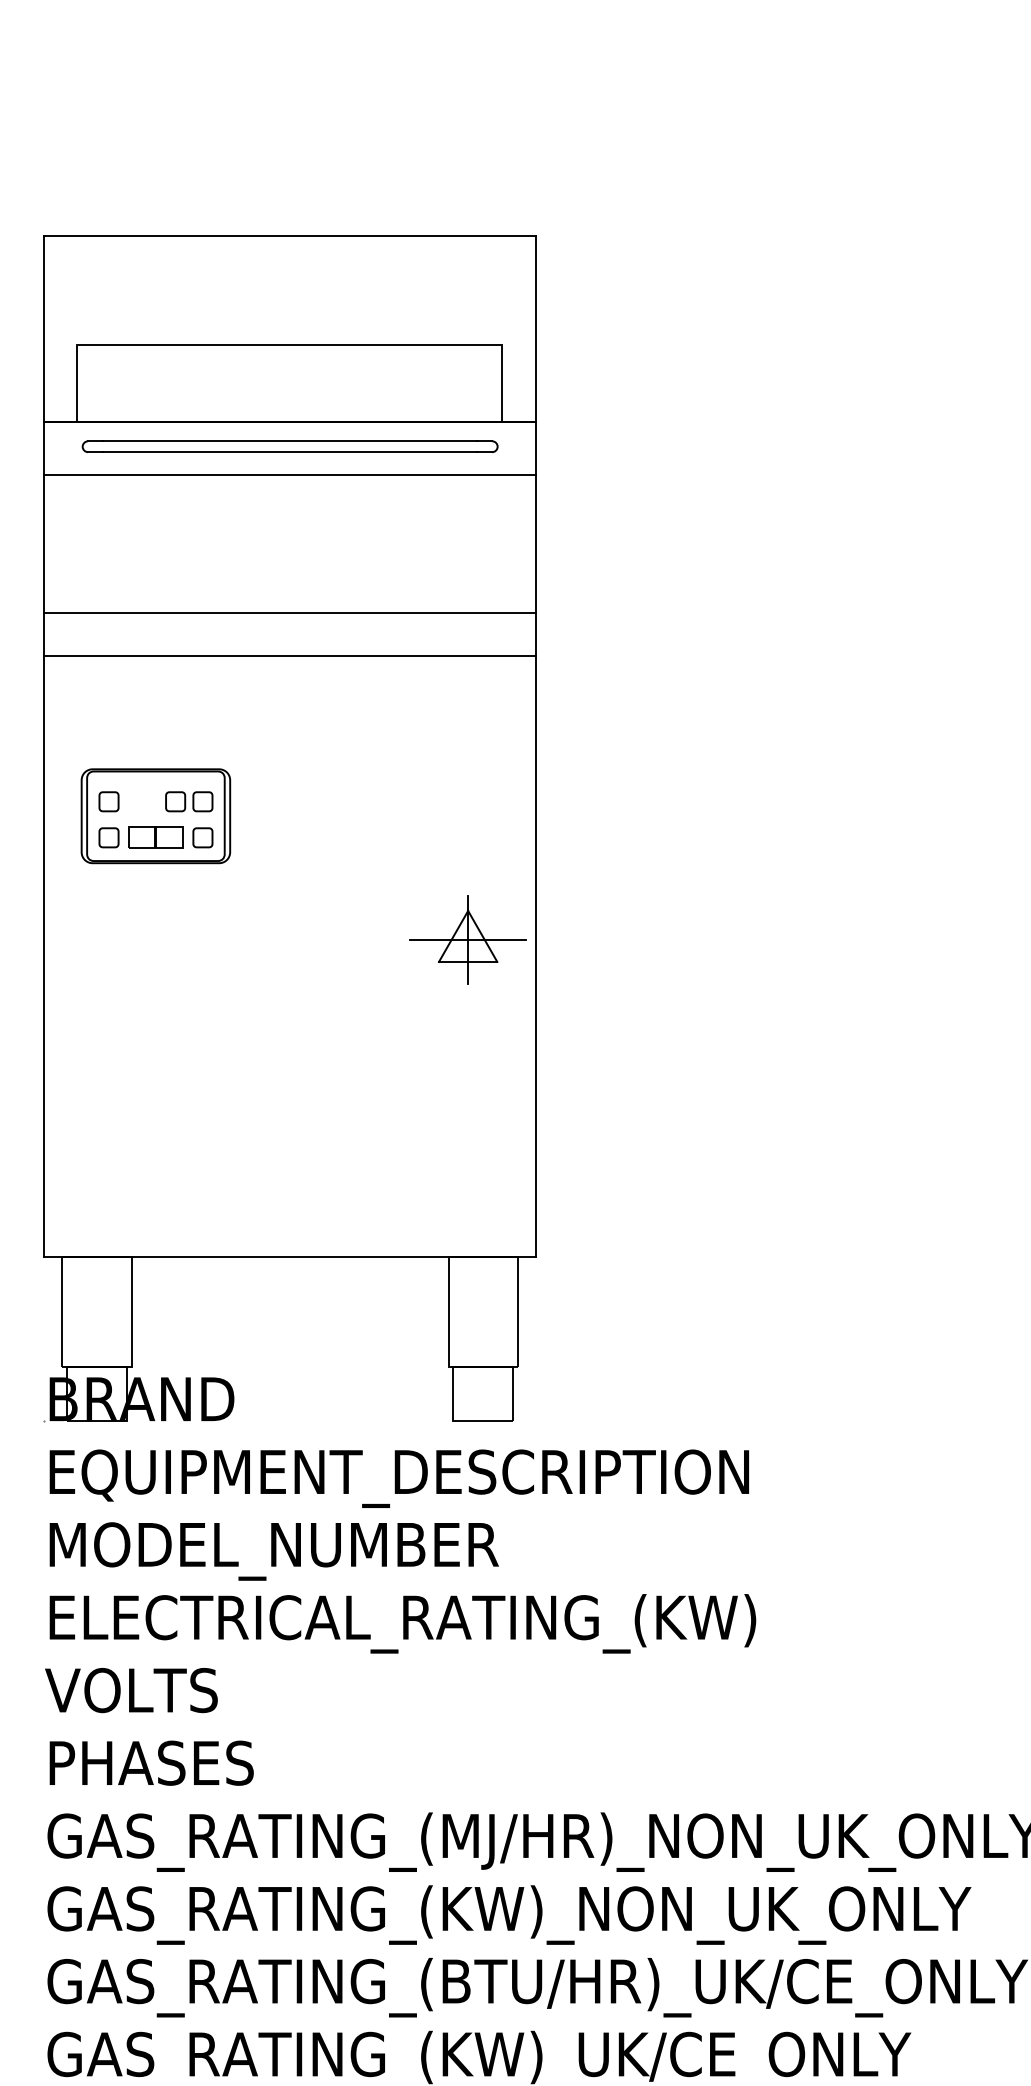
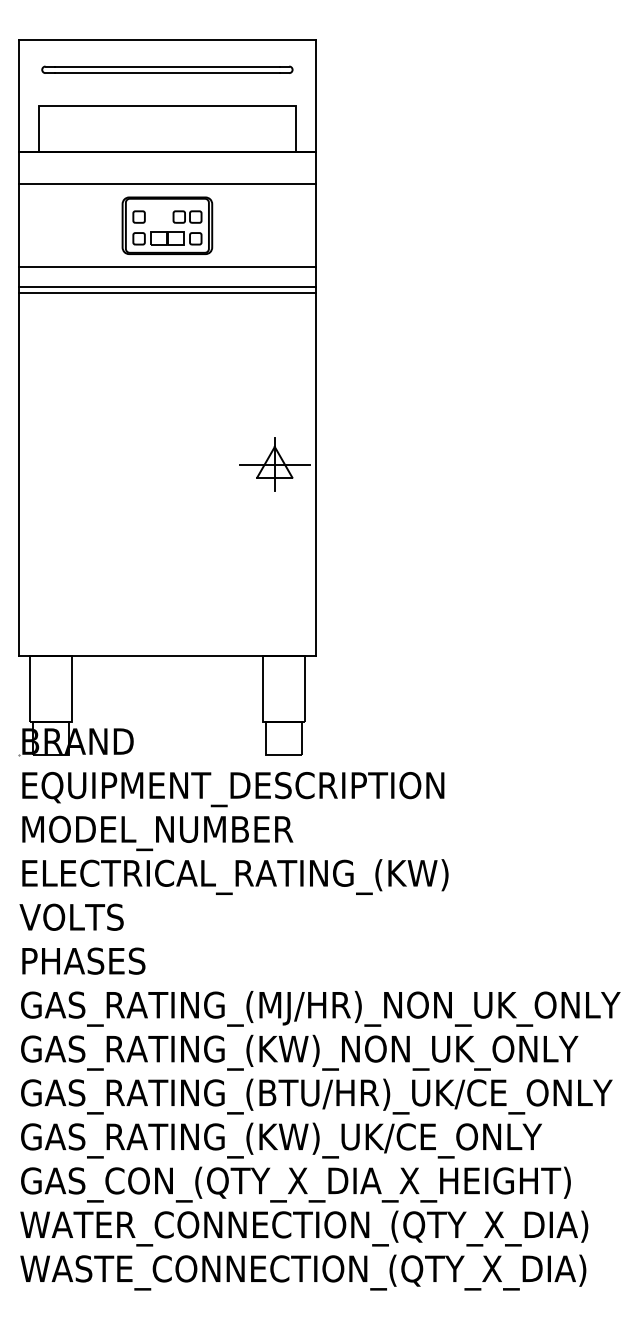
part: (290, 446) -> (167, 69), moved
line: (290, 645) -> (167, 286), added
part: (156, 815) -> (167, 225), moved

